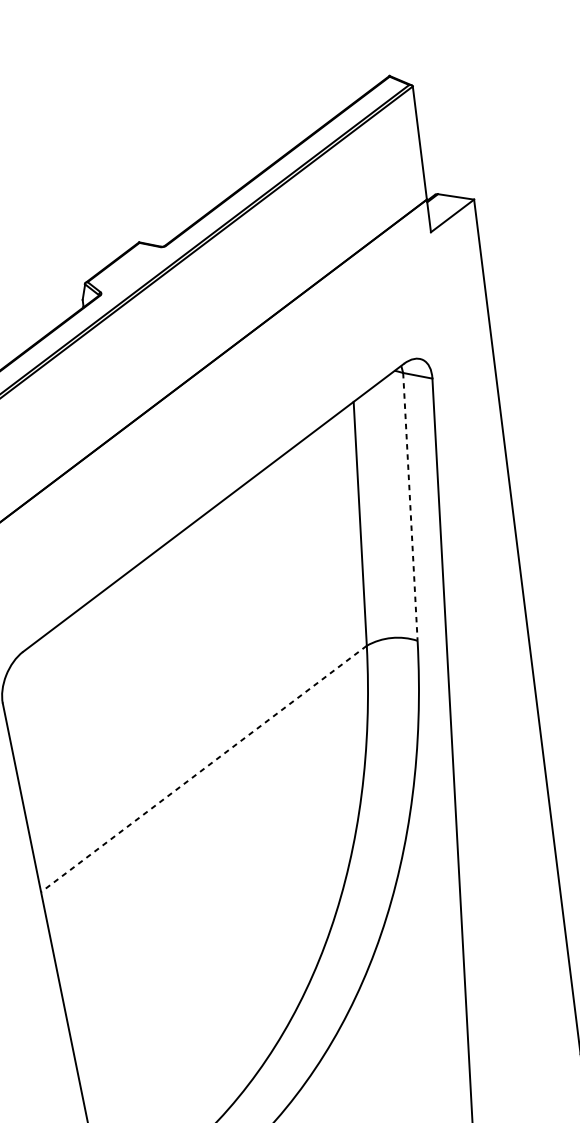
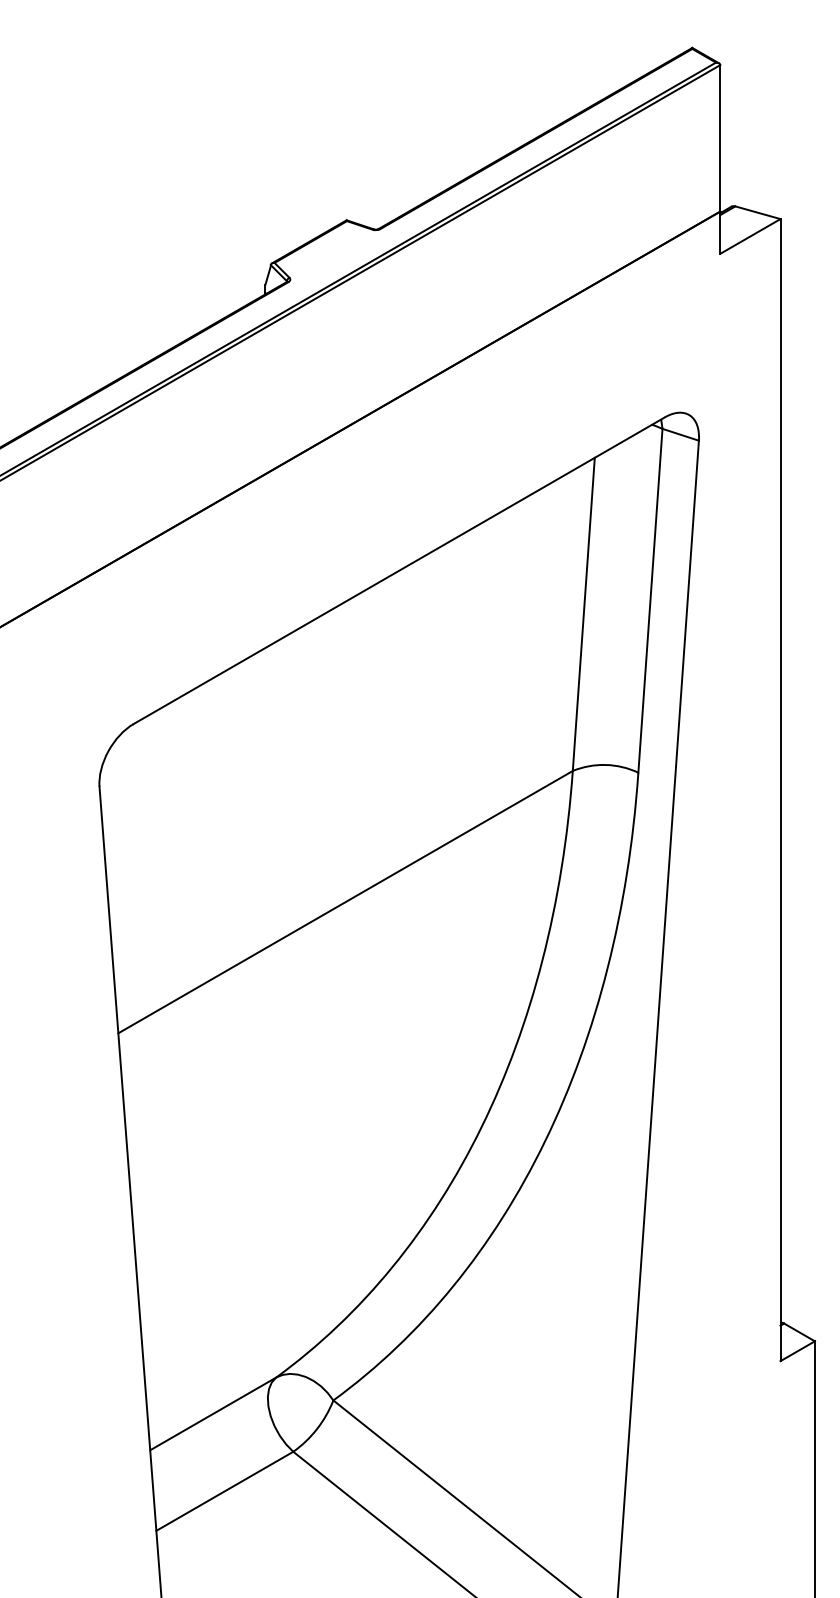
line: (410, 507) -> (650, 601), dashed -> solid
line: (203, 769) -> (345, 902), dashed -> solid

